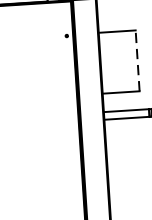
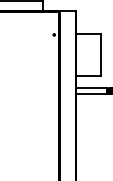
line: (137, 60) -> (101, 54), dashed -> solid

